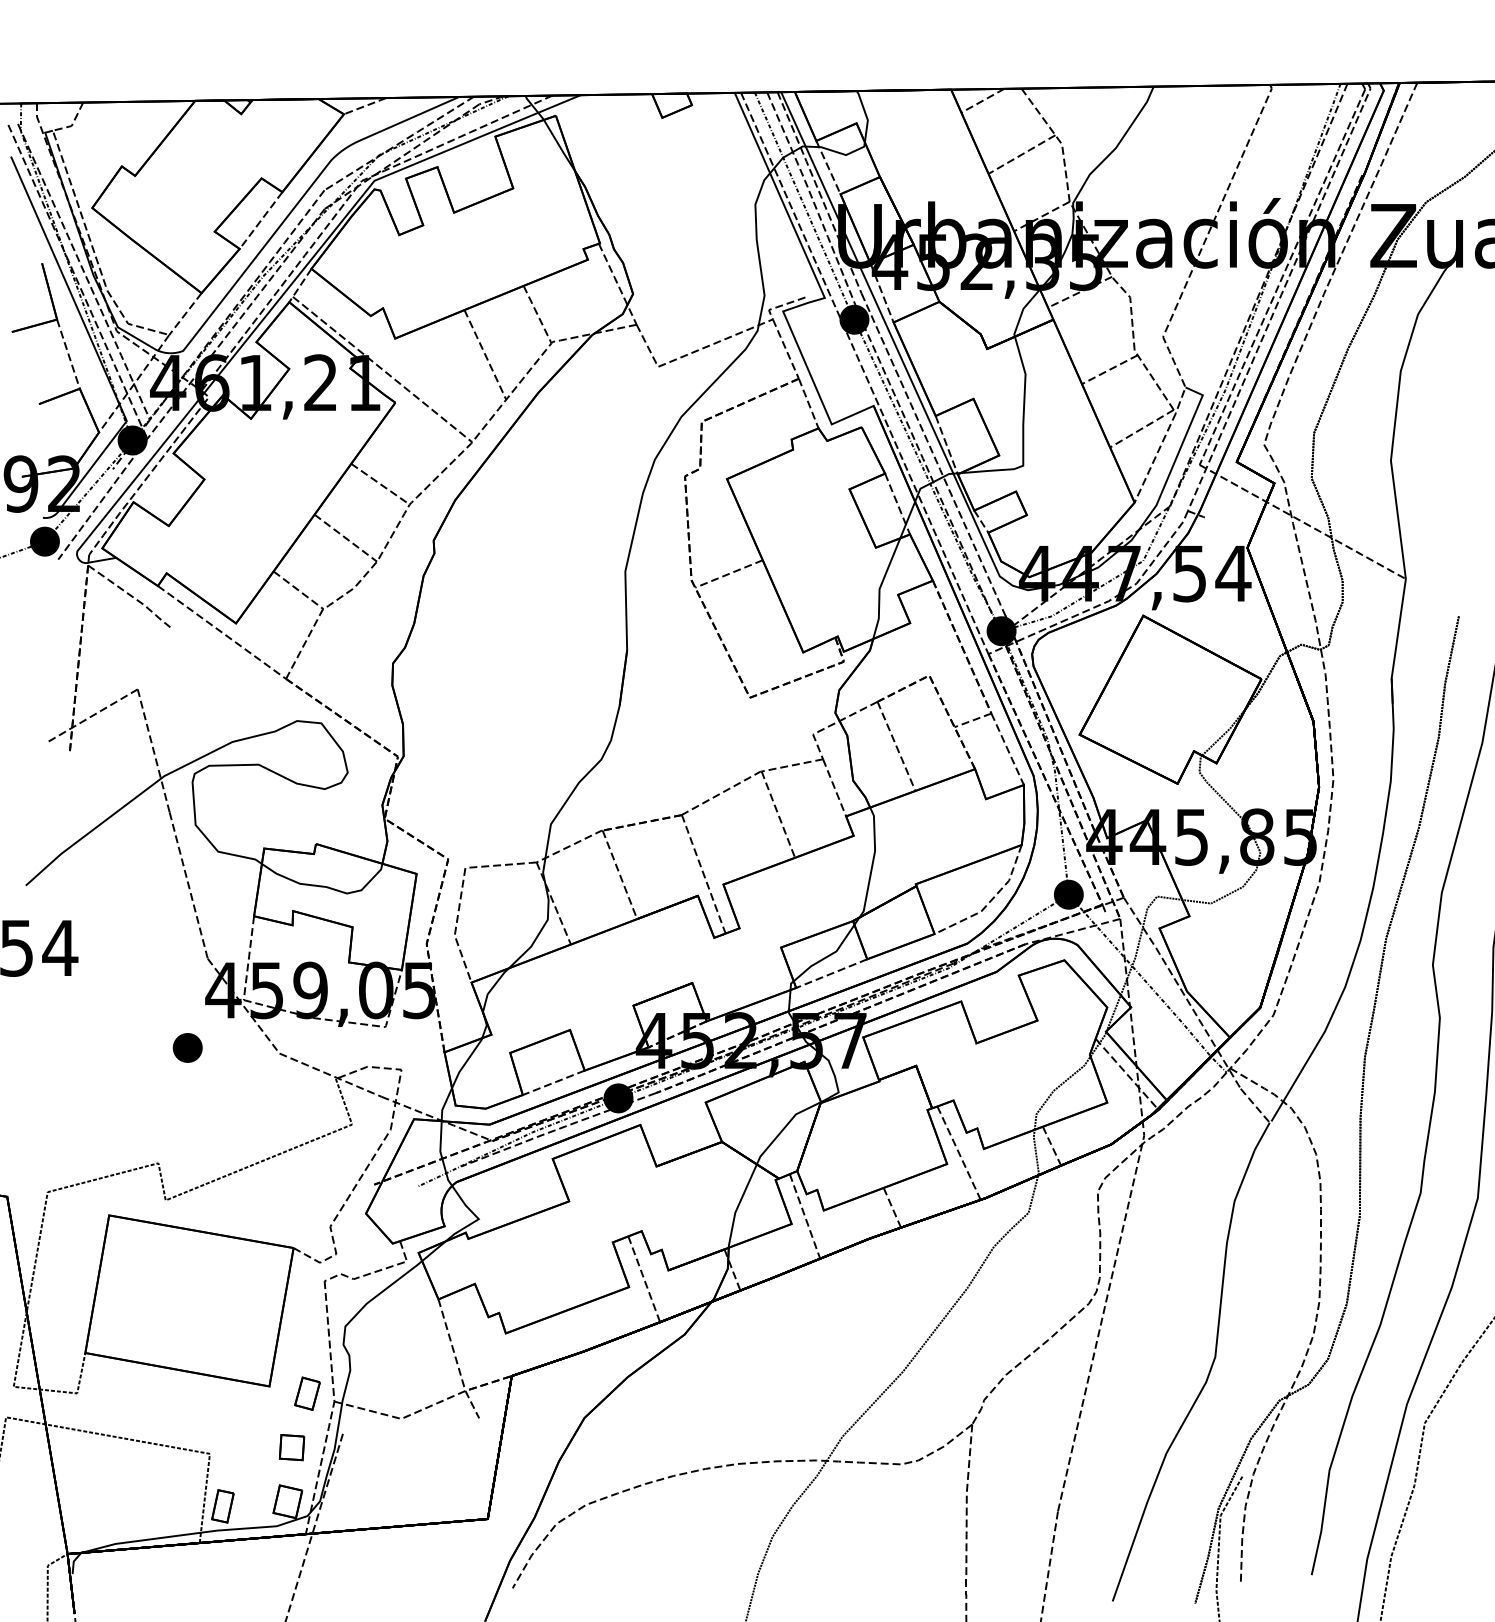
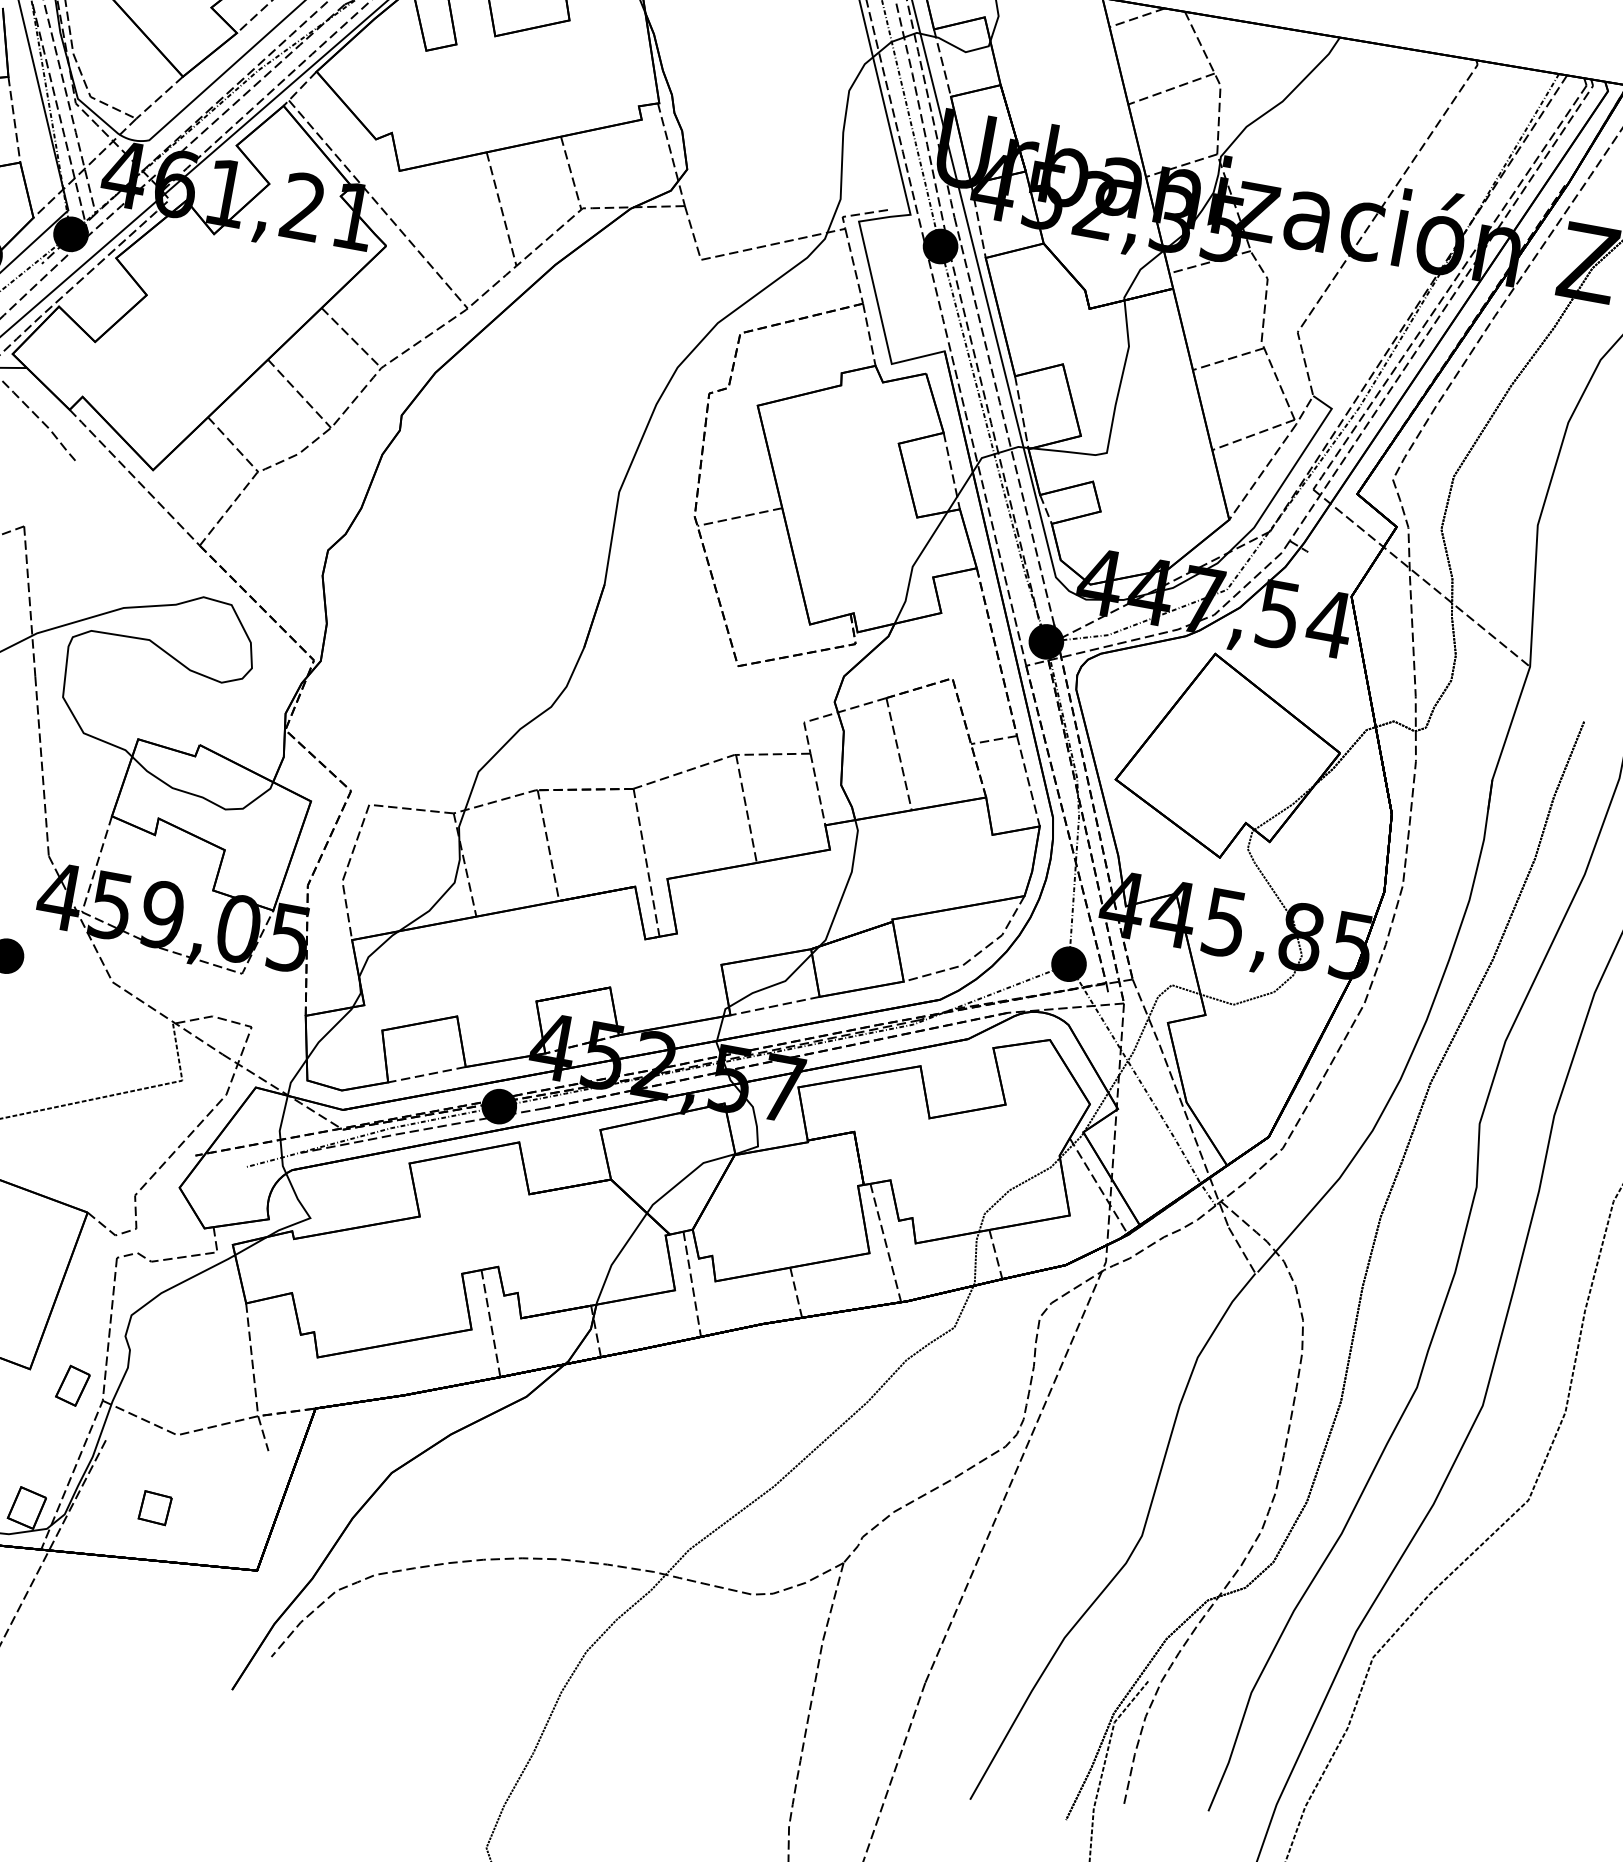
part: (292, 1447) -> (155, 1508), moved

